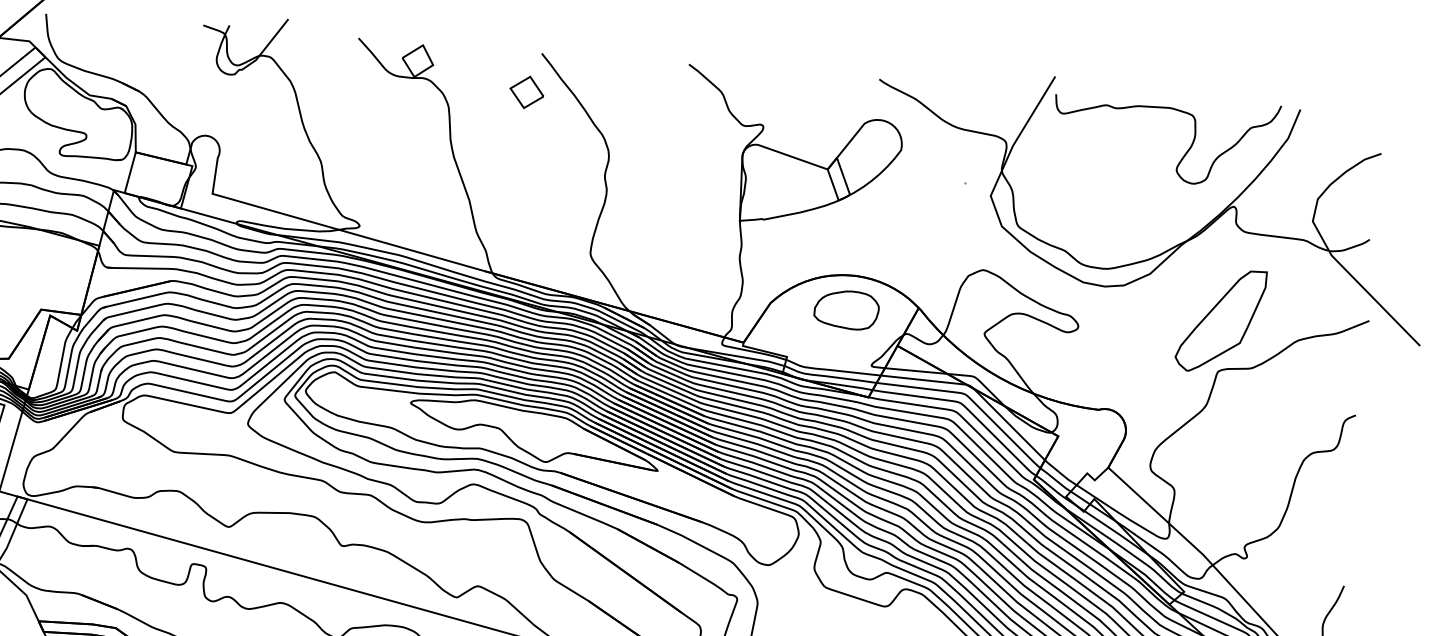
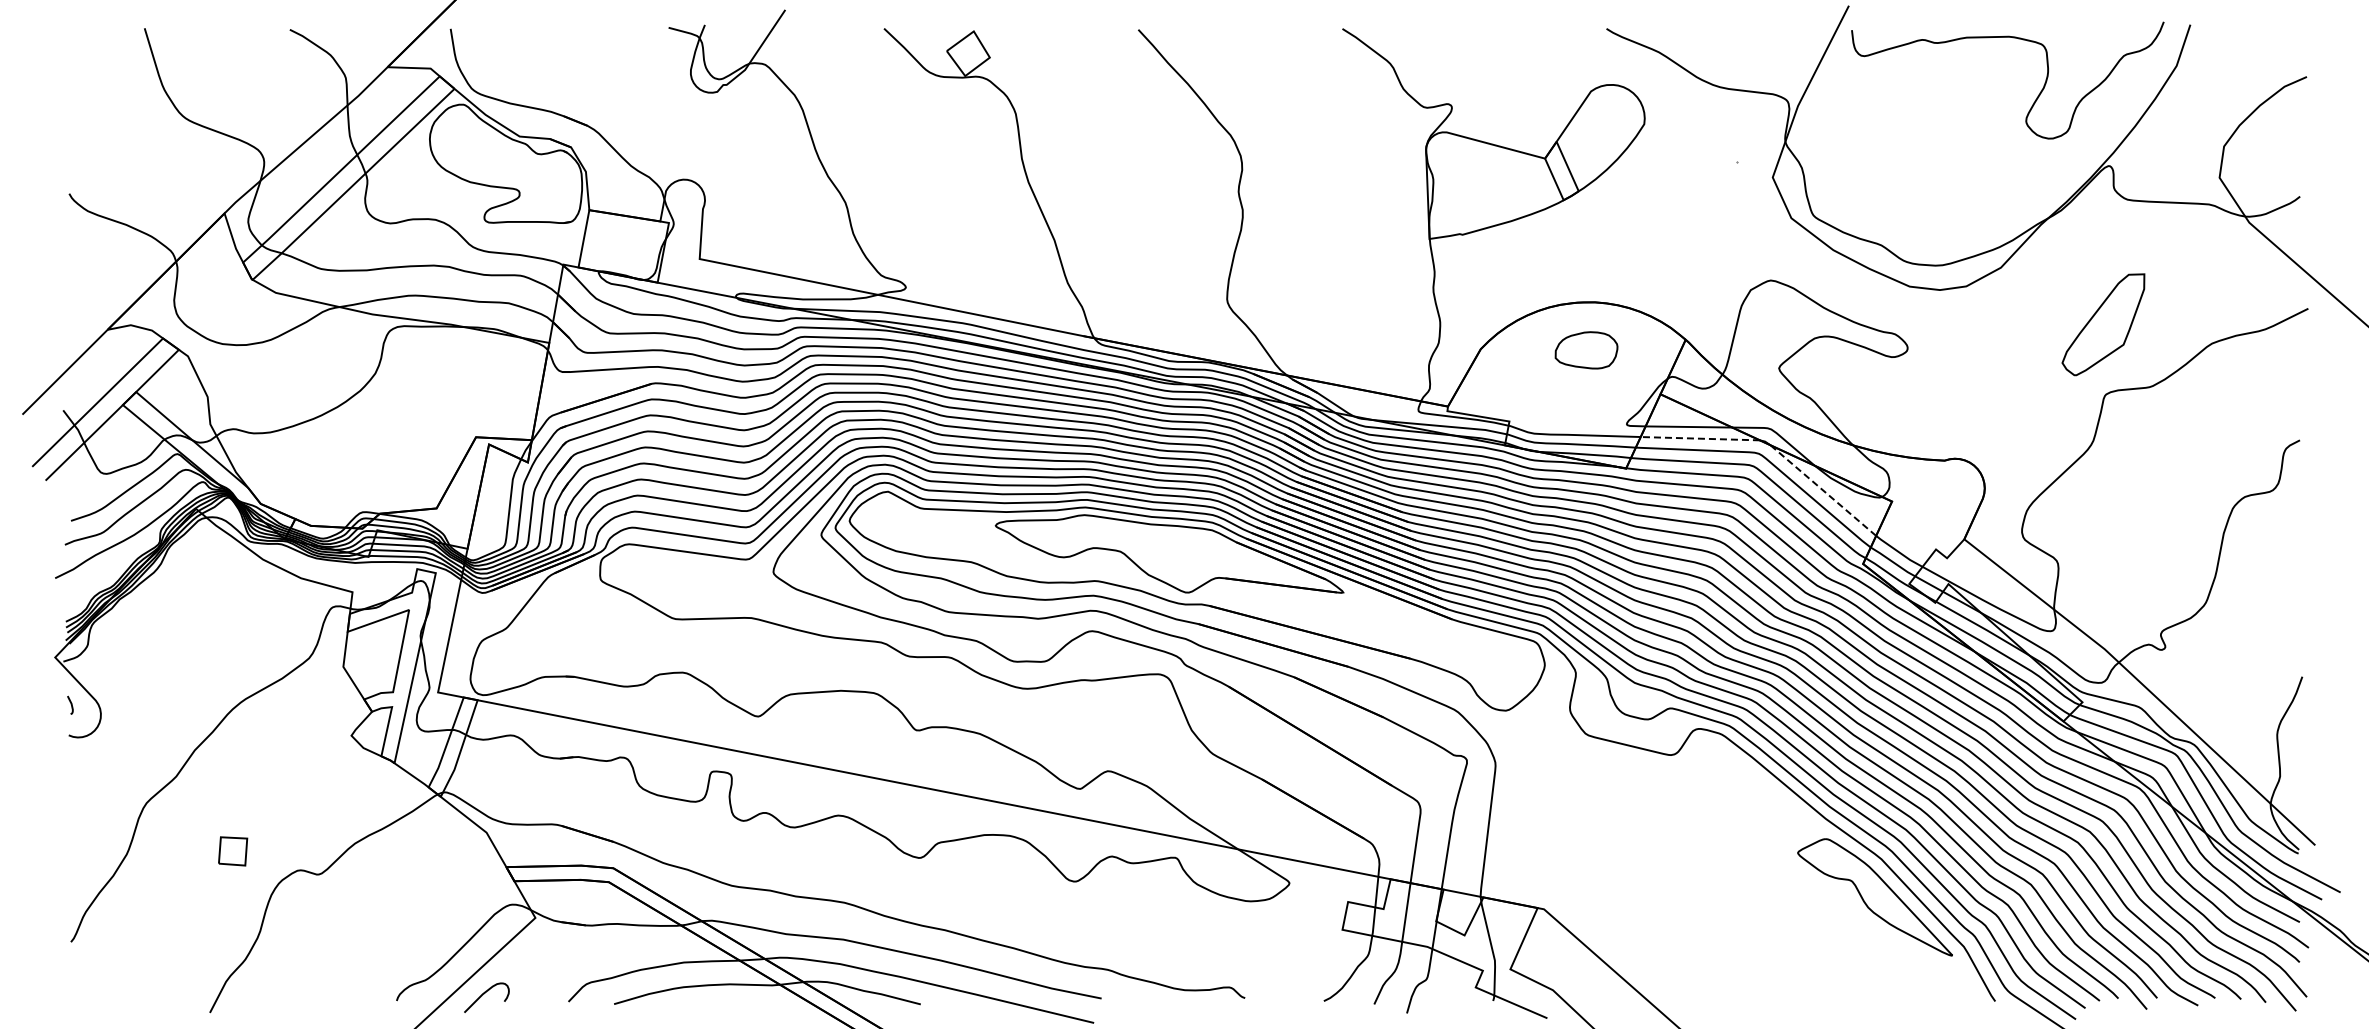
part: (526, 91) -> (1121, 84), removed
part: (846, 310) -> (1586, 350), size x0.7
part: (1220, 320) -> (2103, 324), size x0.7
line: (923, 380) -> (1700, 438), solid -> dashed
line: (1009, 424) -> (1823, 490), solid -> dashed

